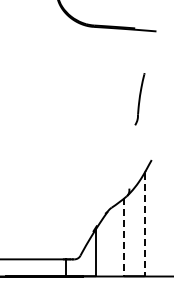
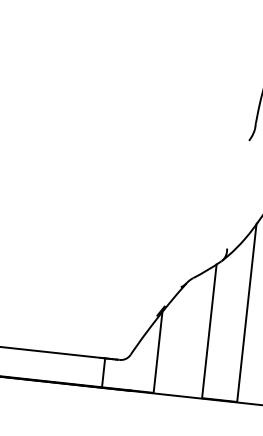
line: (144, 224) -> (246, 313), dashed -> solid
line: (124, 237) -> (209, 331), dashed -> solid

